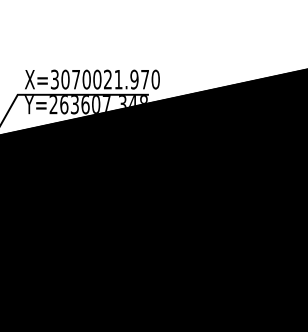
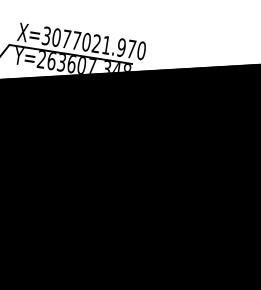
text: (86, 79) -> (76, 40), X=3070021.970 -> X=3077021.970

